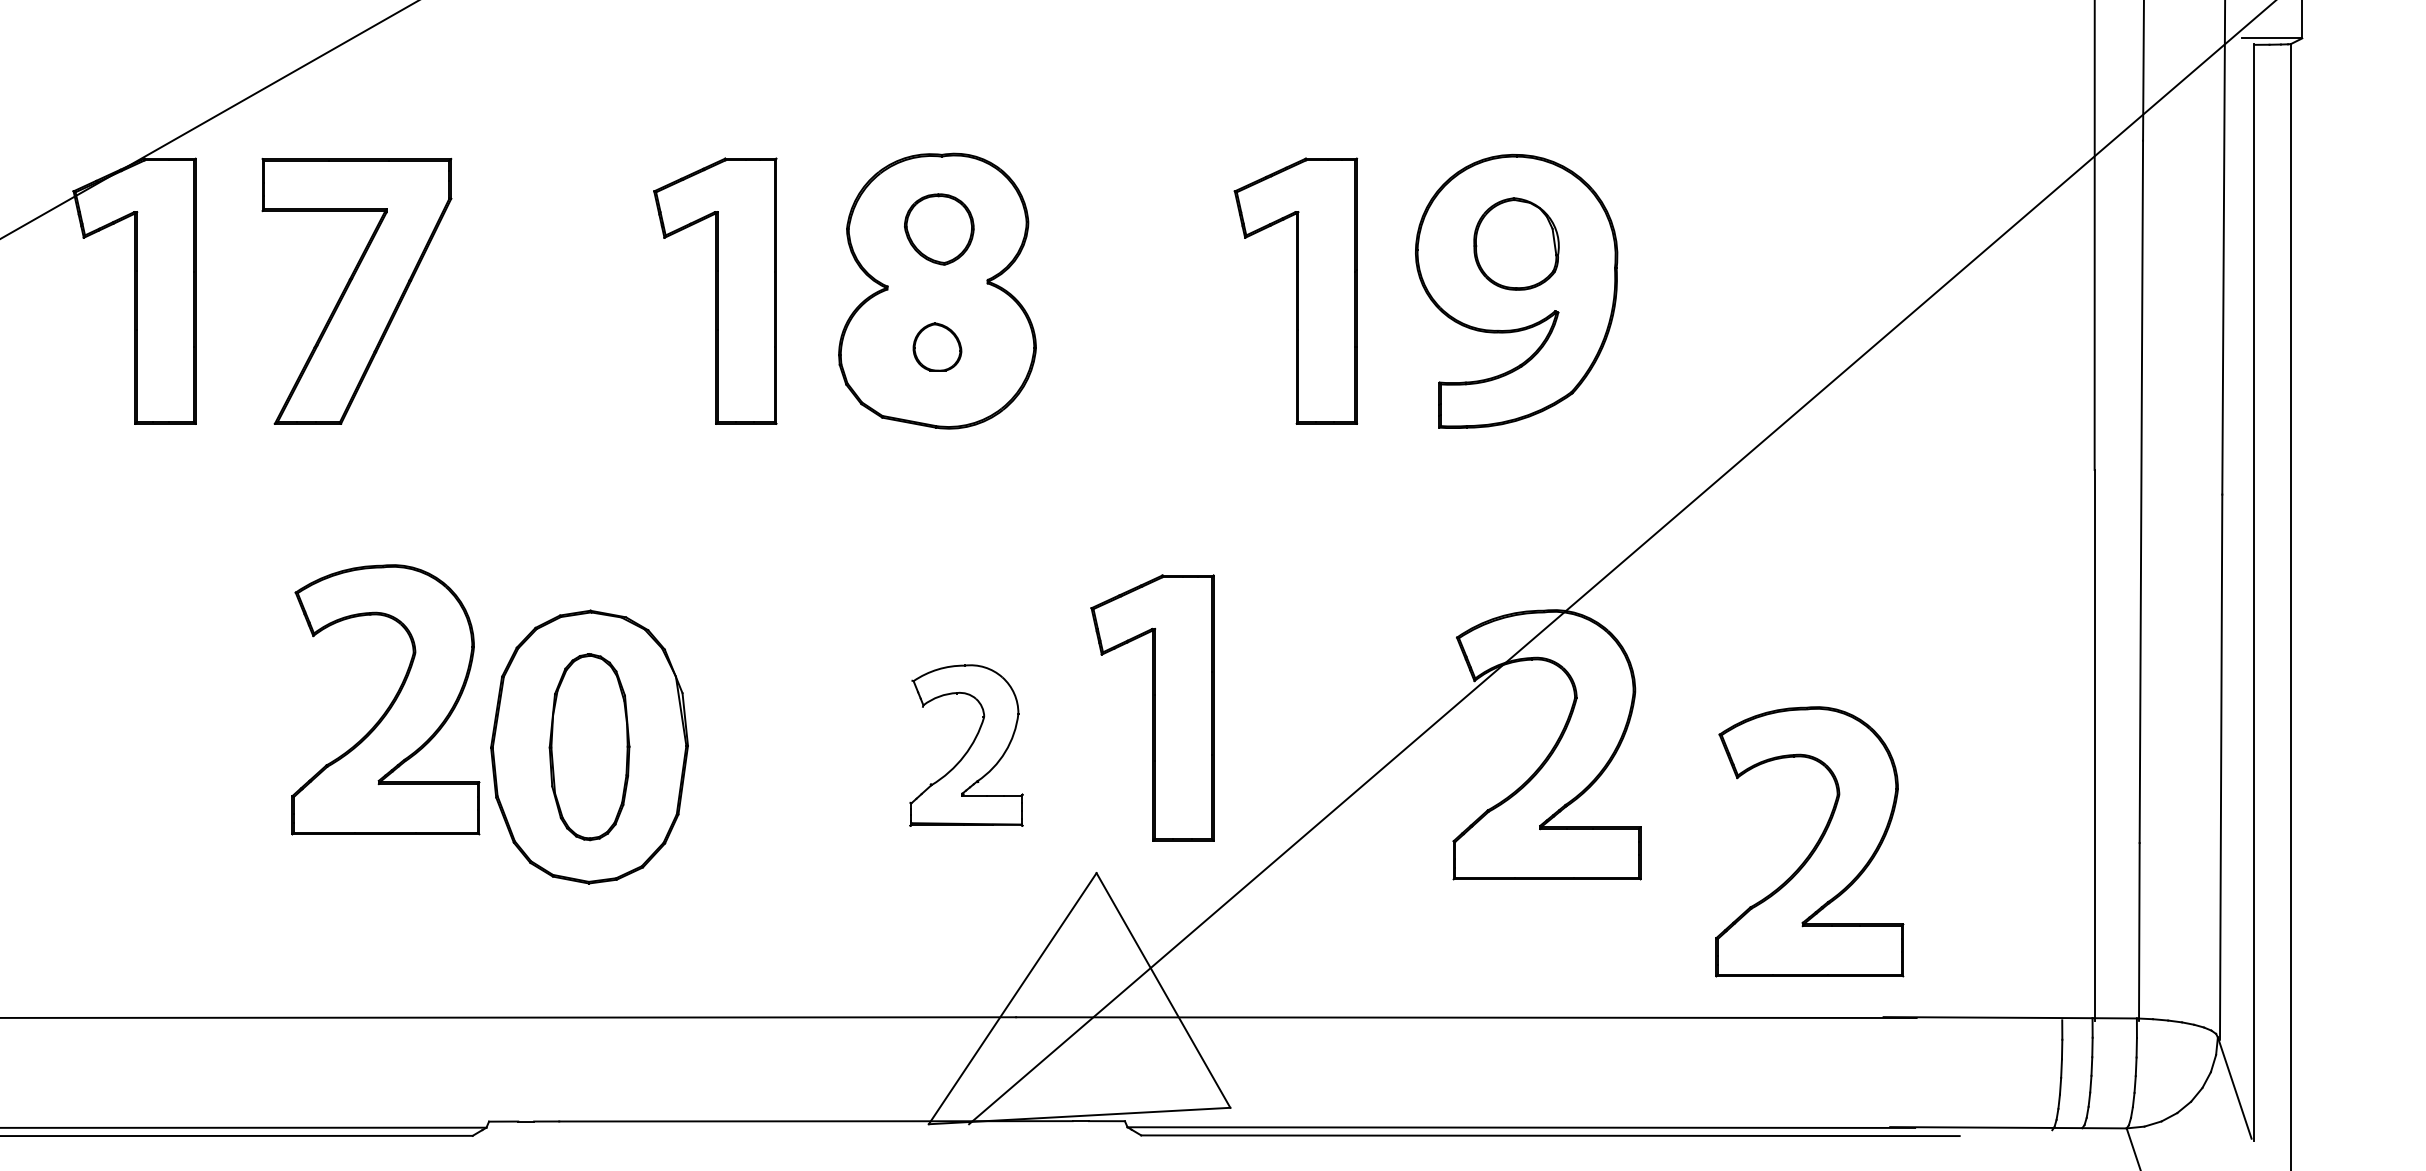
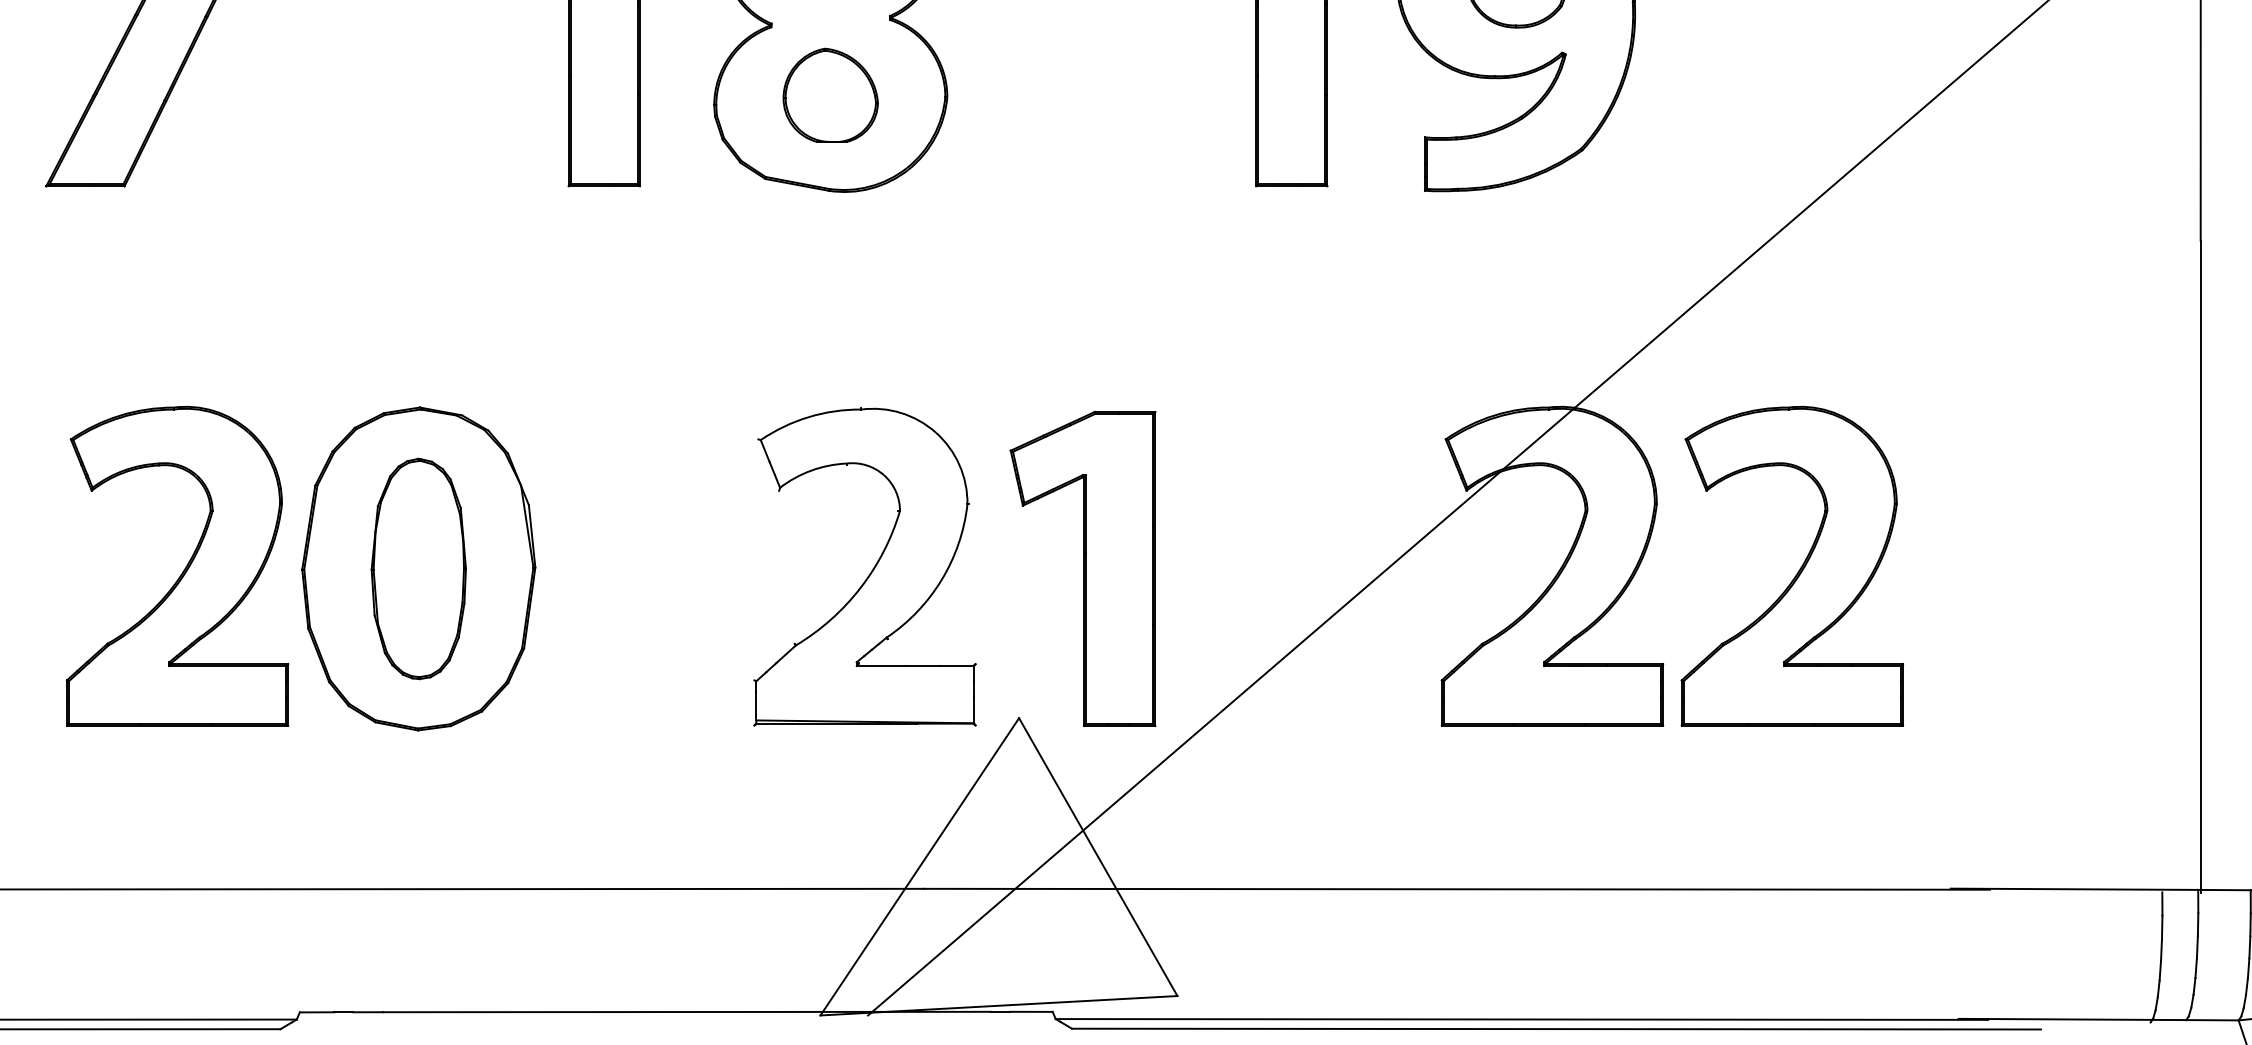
part: (937, 346) -> (830, 94), size x1.67
part: (391, 701) -> (184, 568), moved
part: (1152, 707) -> (1082, 568), moved
part: (966, 745) -> (865, 567), size x1.67
part: (1814, 845) -> (1797, 570), moved

